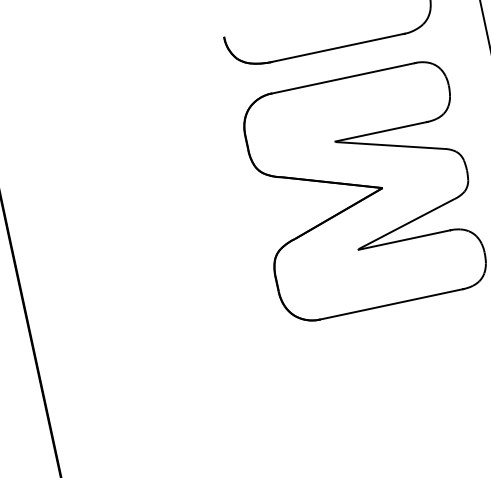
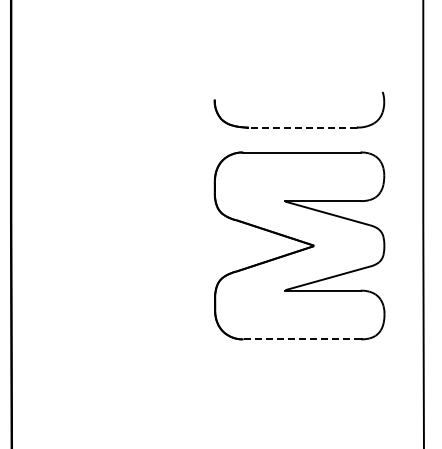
line: (337, 47) -> (302, 127), solid -> dashed
line: (391, 304) -> (302, 339), solid -> dashed

